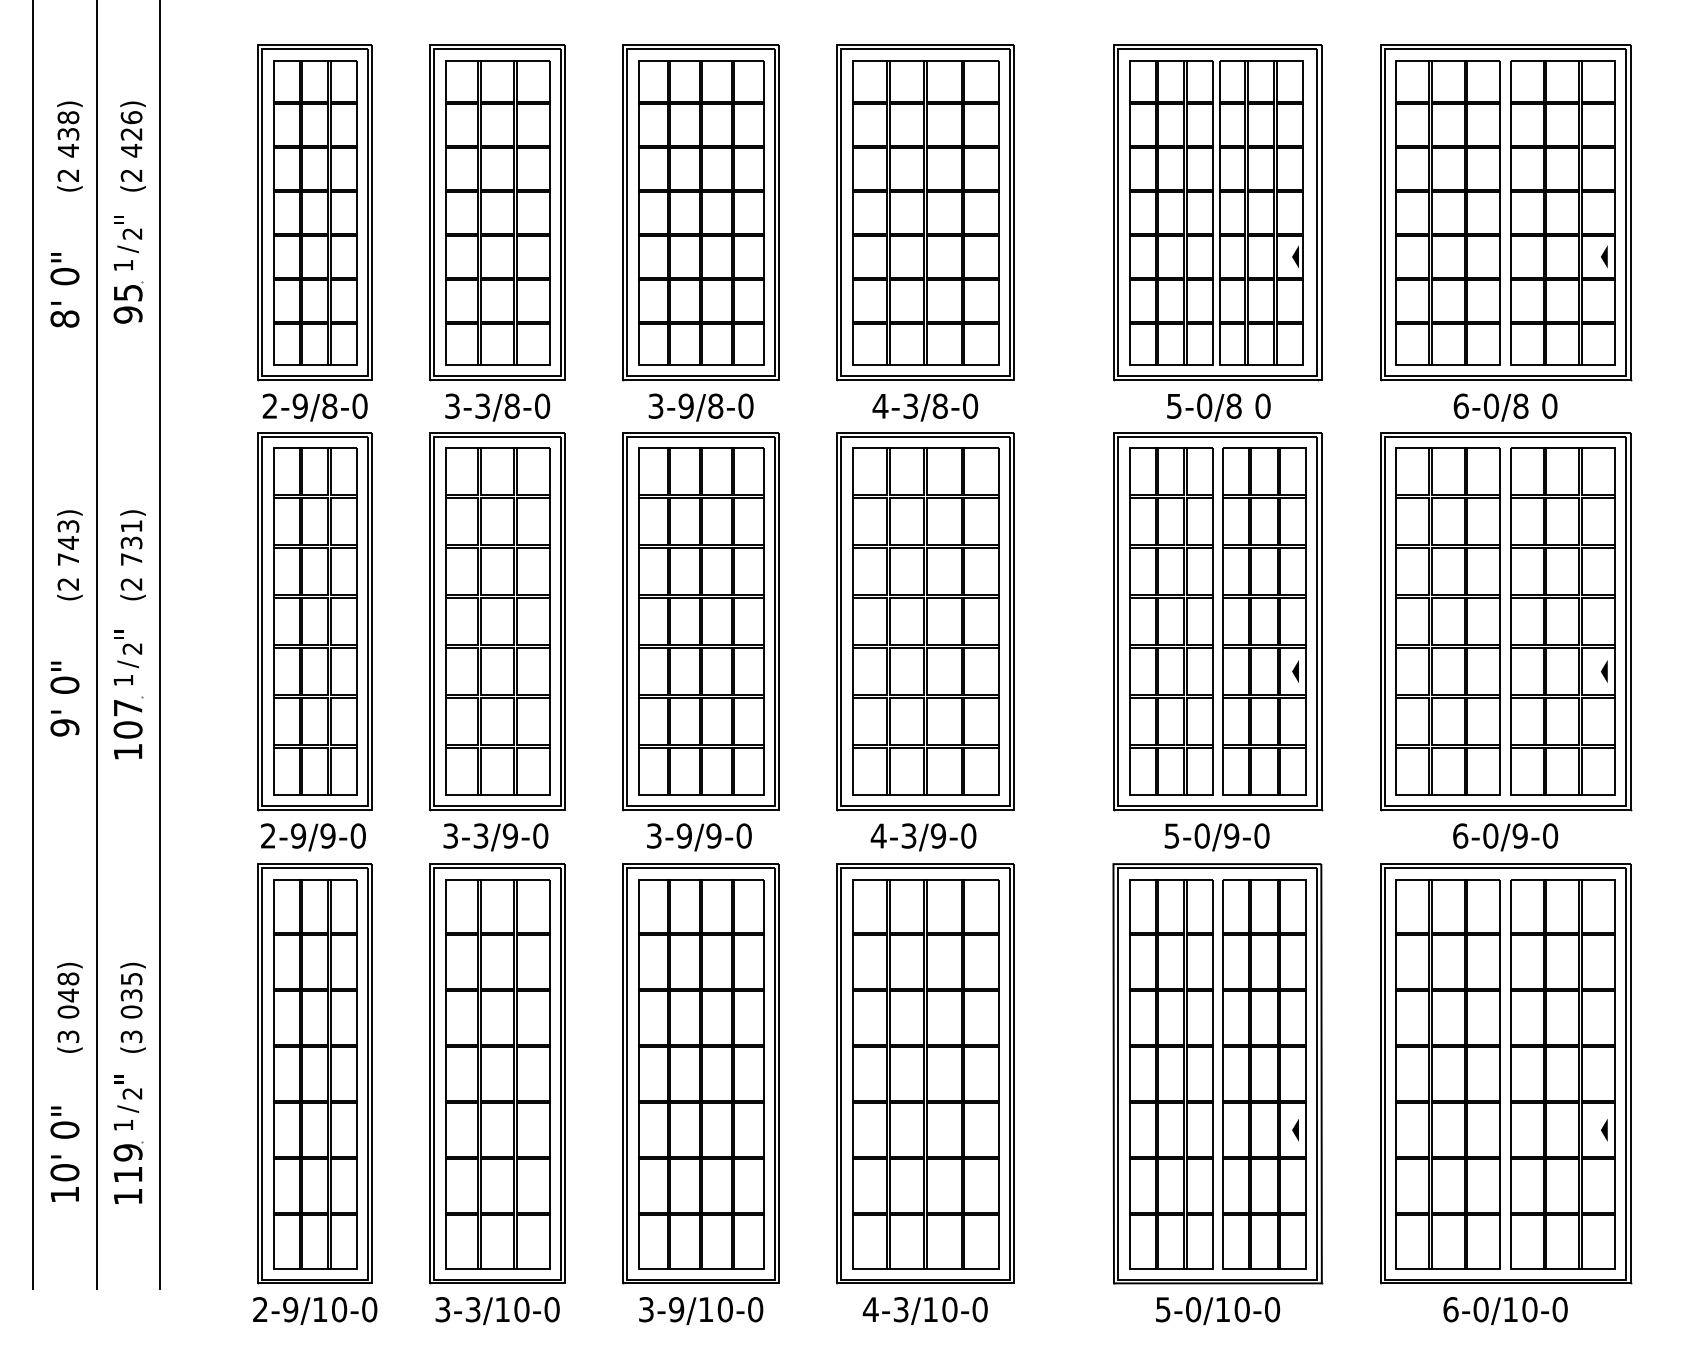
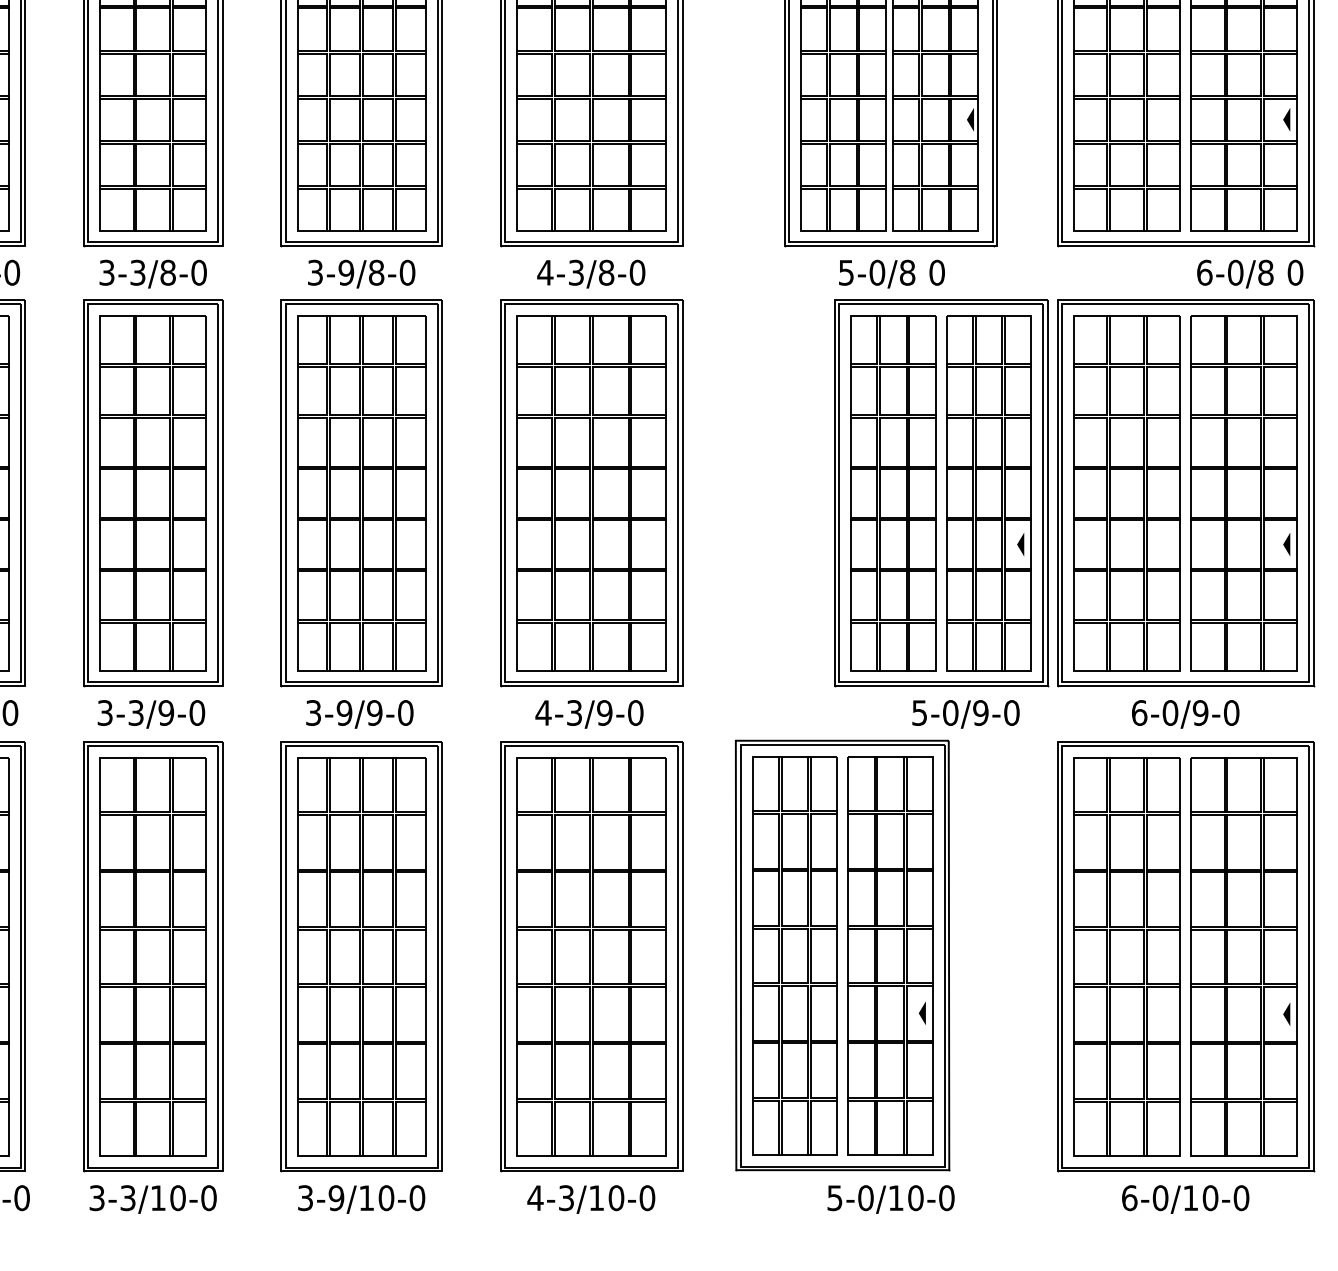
text: (1505, 407) -> (1250, 274), moved
part: (1218, 621) -> (941, 493), moved
text: (1216, 837) -> (965, 714), moved
part: (1217, 1073) -> (842, 955), moved

